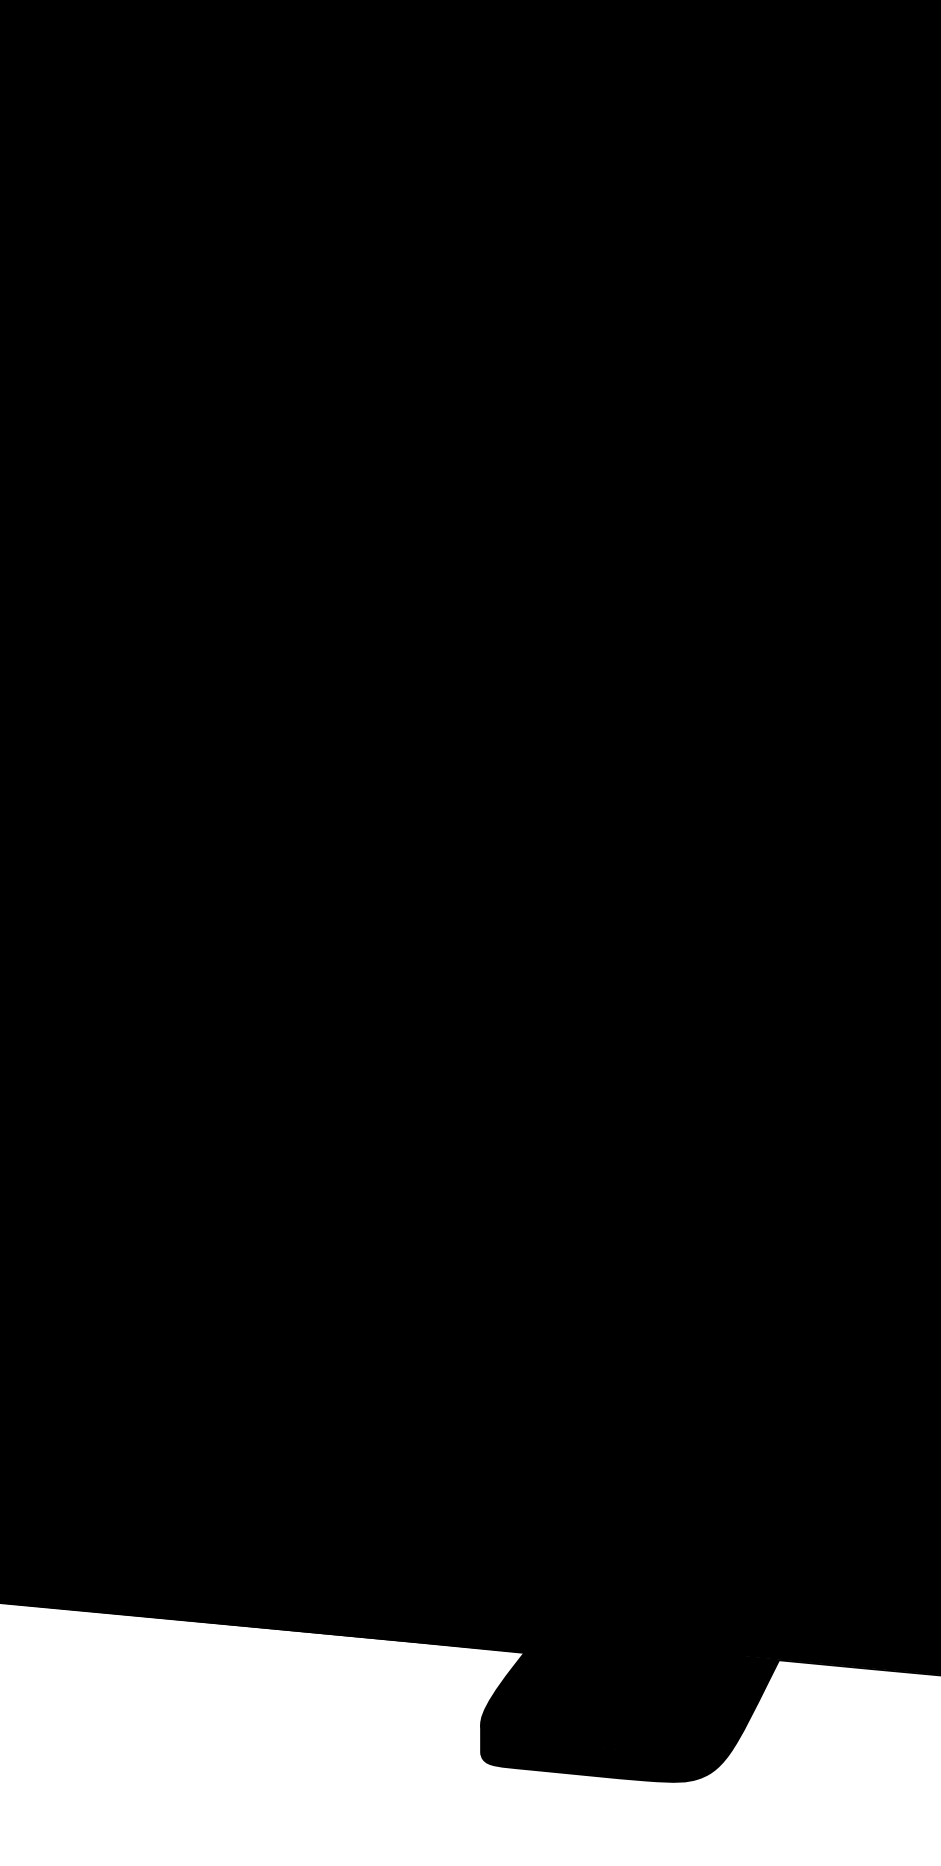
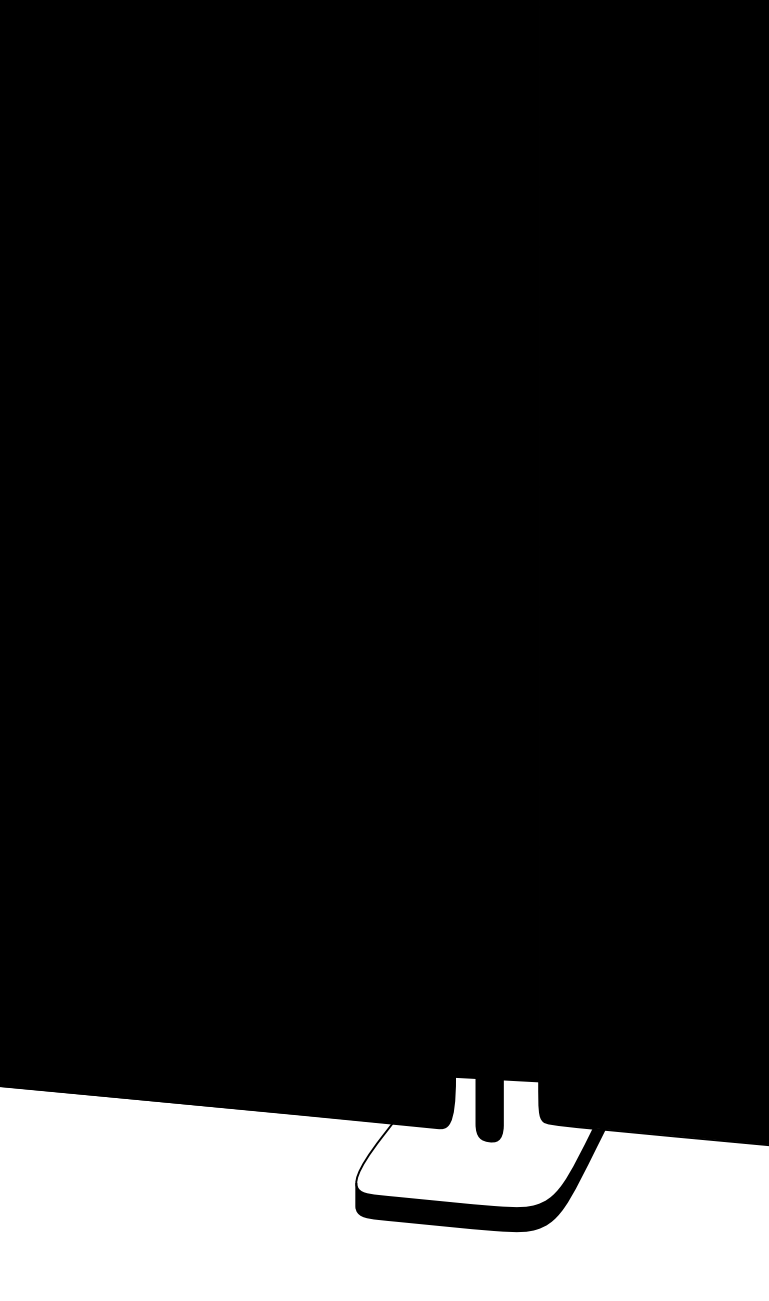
fill: (623, 1675) -> (474, 1142), removed

